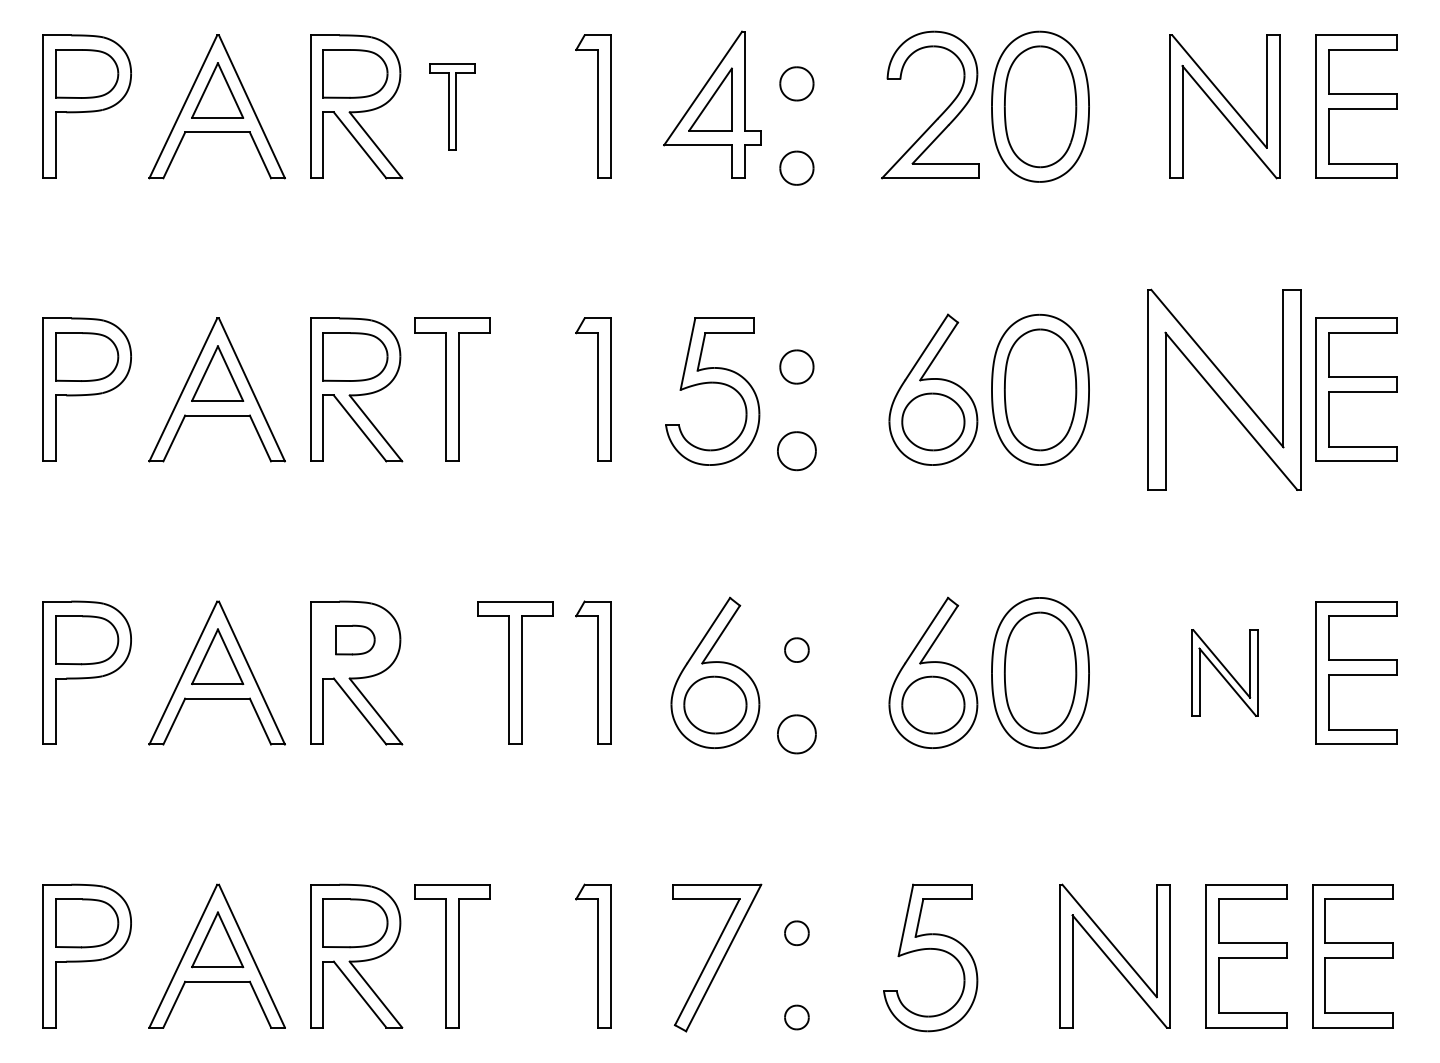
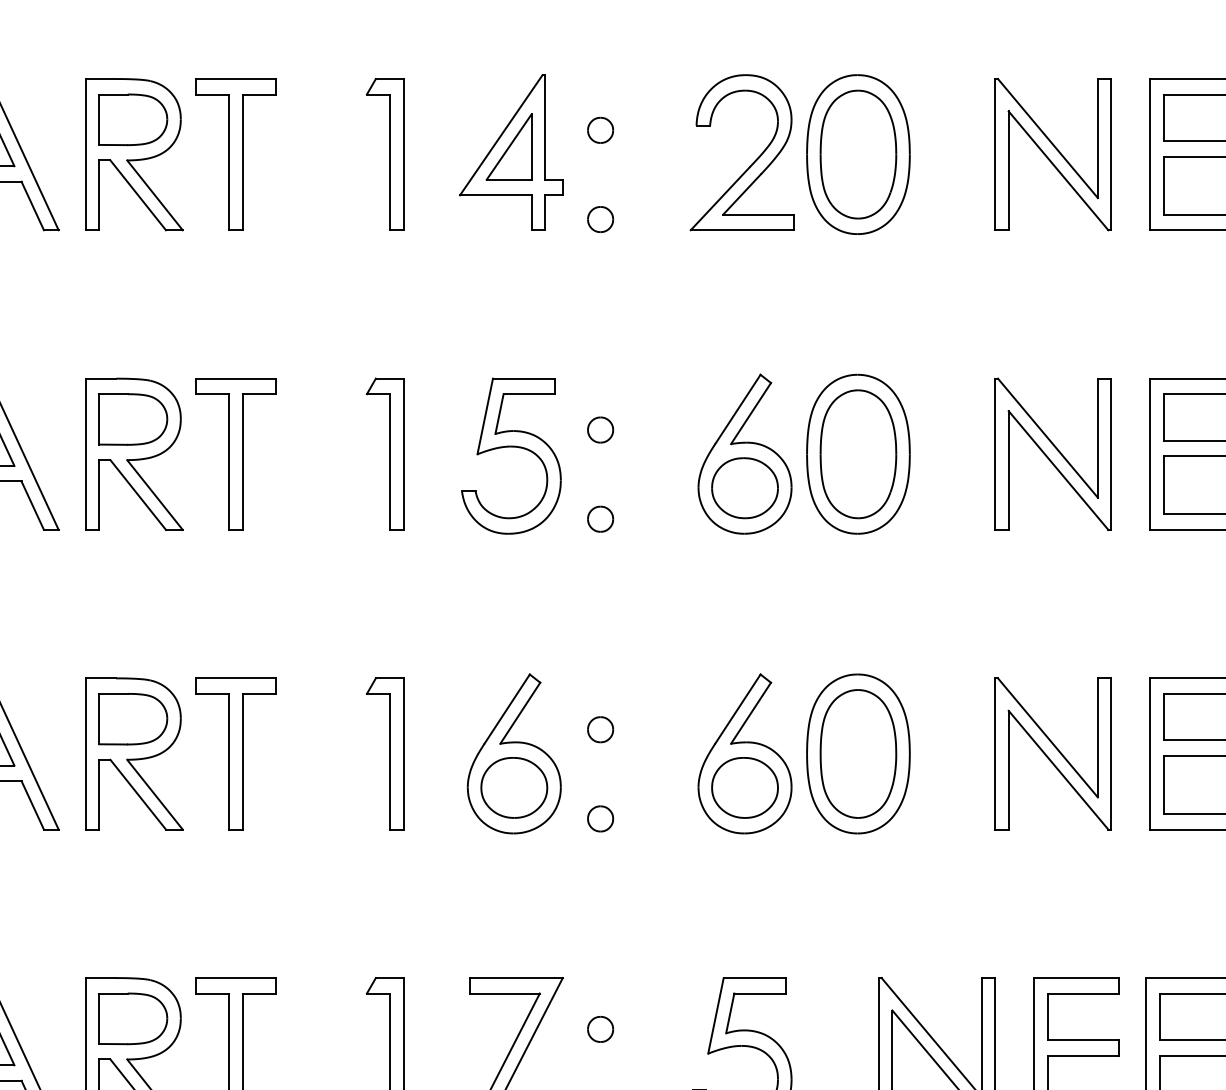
part: (796, 83) -> (600, 129), size x0.71
part: (452, 106) -> (236, 154), size x1.67
part: (796, 167) -> (600, 218), size x0.71
part: (796, 366) -> (600, 429), size x0.71
part: (1224, 389) -> (1053, 453), size x0.71
part: (796, 451) -> (600, 519), size x0.62
part: (355, 639) -> (133, 718), size x1.67
part: (515, 672) -> (236, 753), moved
part: (1224, 672) -> (1053, 753), size x1.67
part: (796, 734) -> (600, 819), size x0.62

